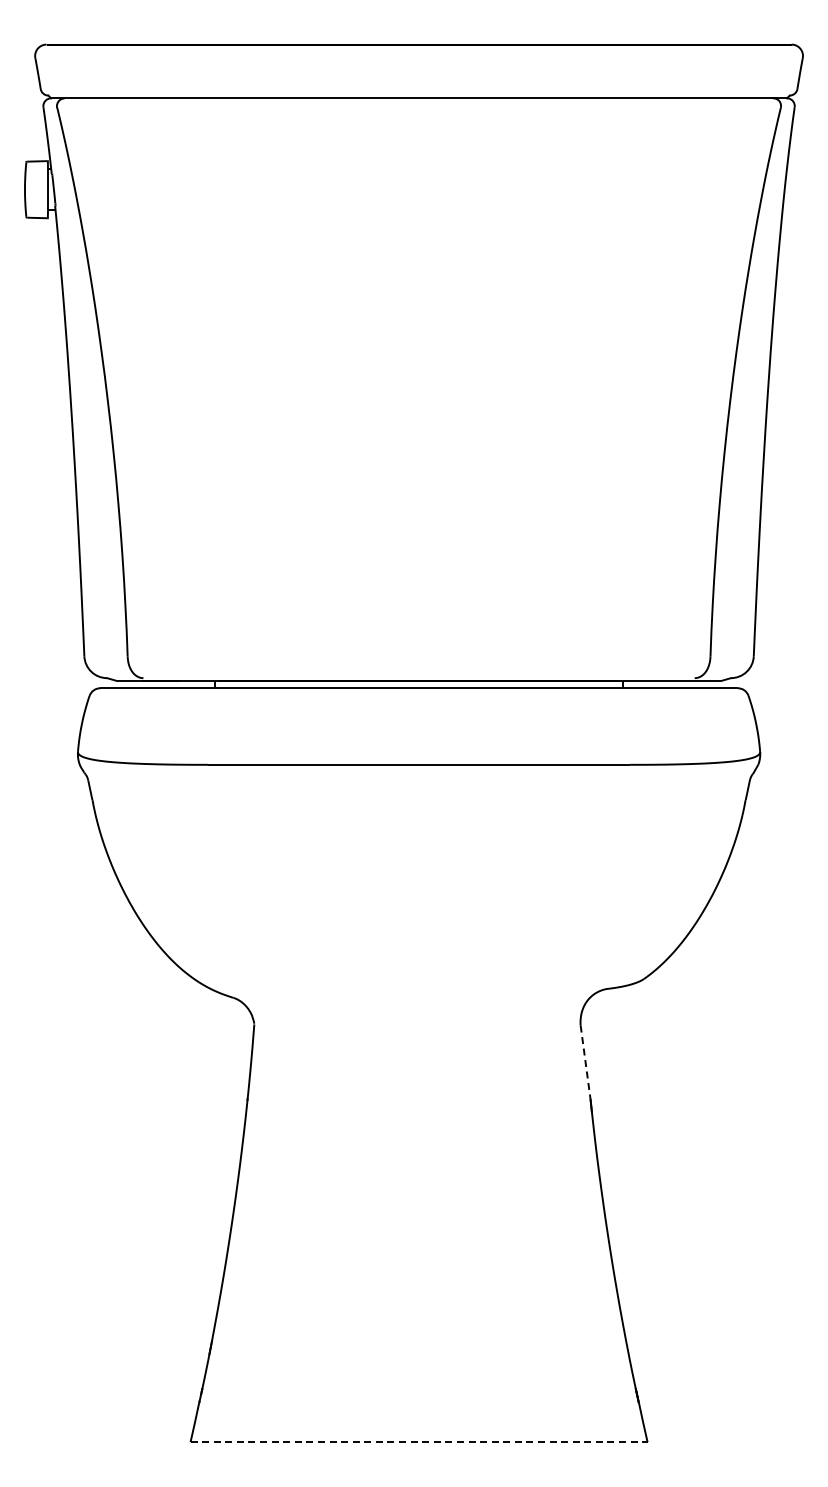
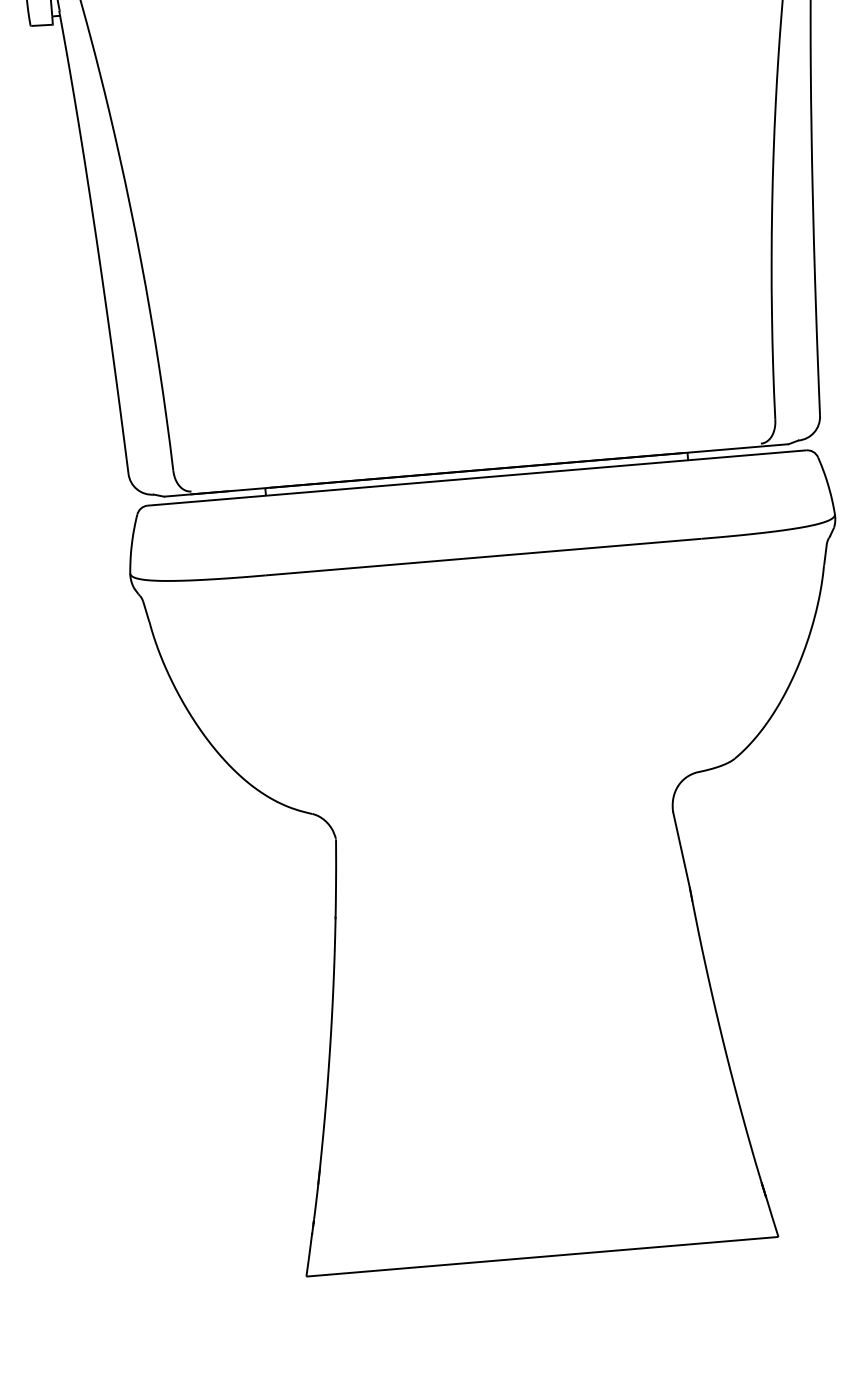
line: (585, 1062) -> (681, 850), dashed -> solid
line: (419, 1442) -> (542, 1257), dashed -> solid

